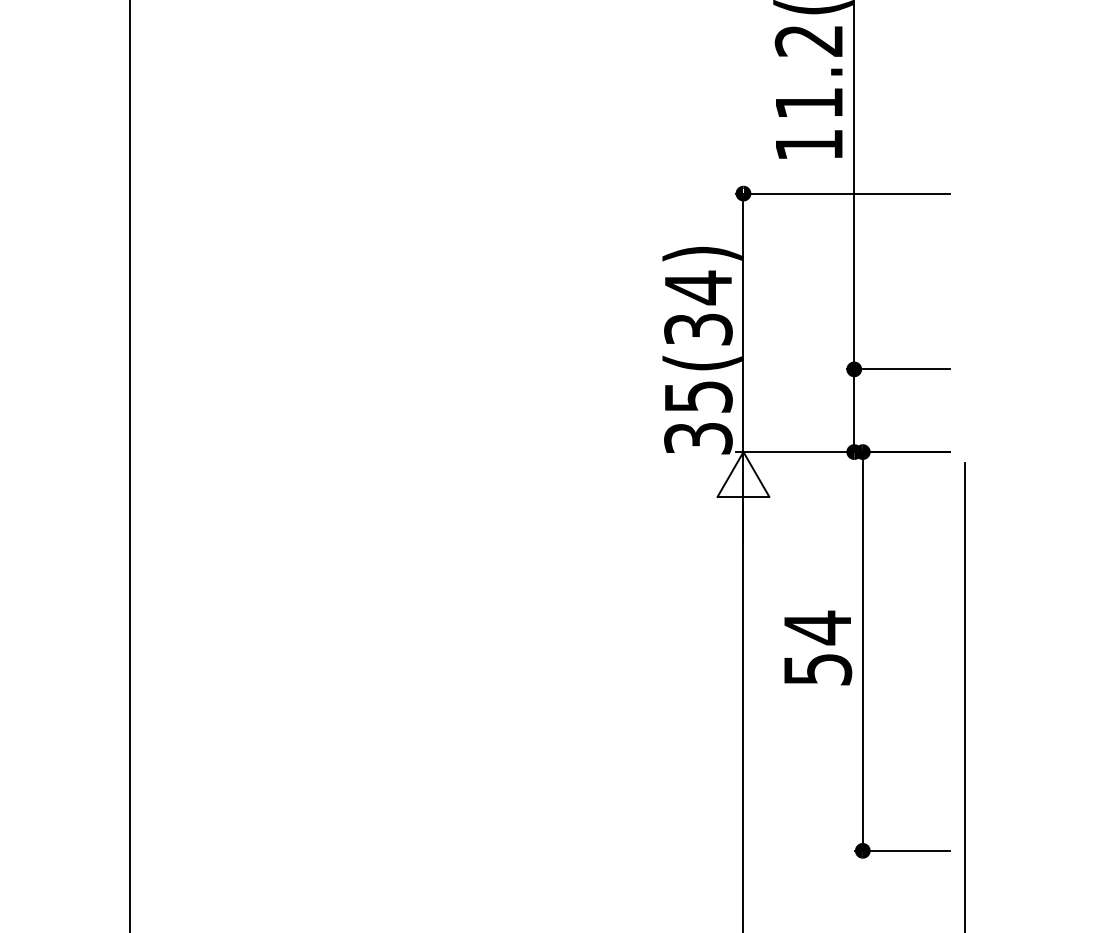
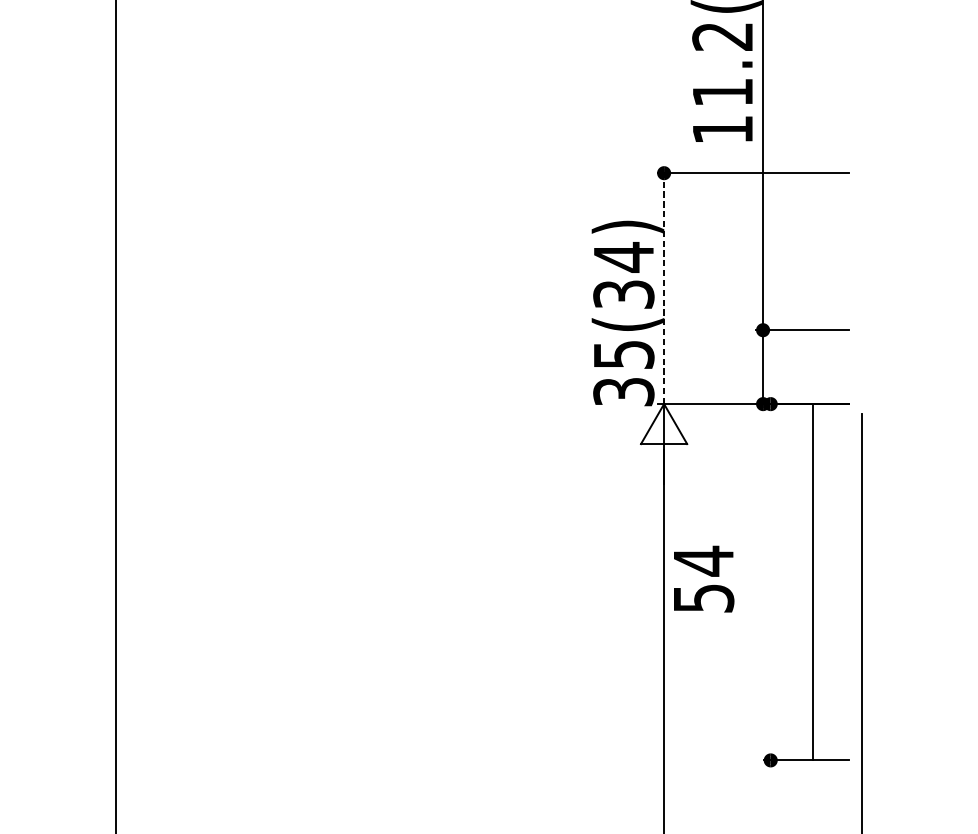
line: (743, 322) -> (664, 288), solid -> dashed
text: (818, 647) -> (704, 578), moved
line: (862, 651) -> (812, 582), moved

